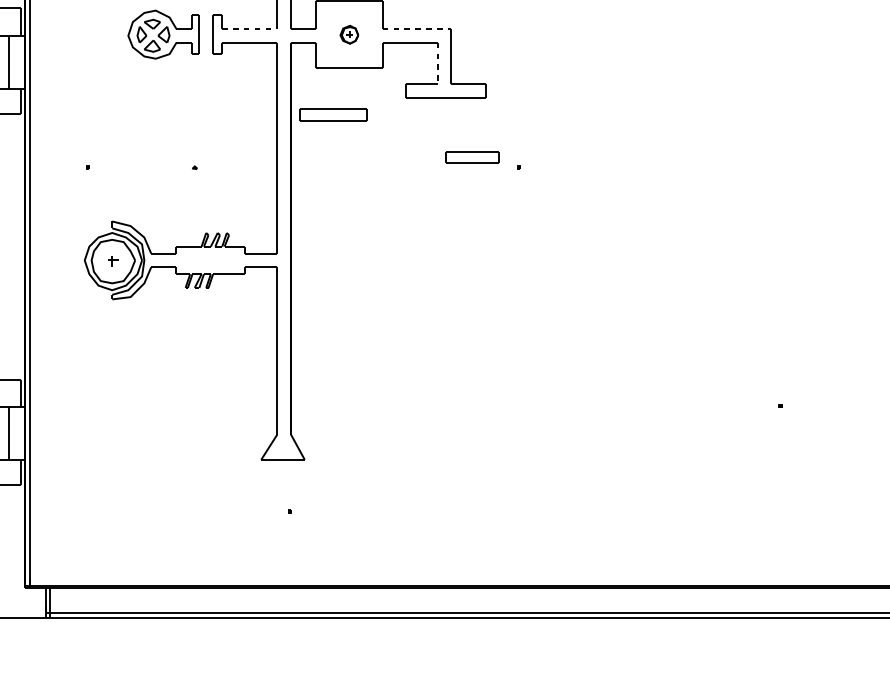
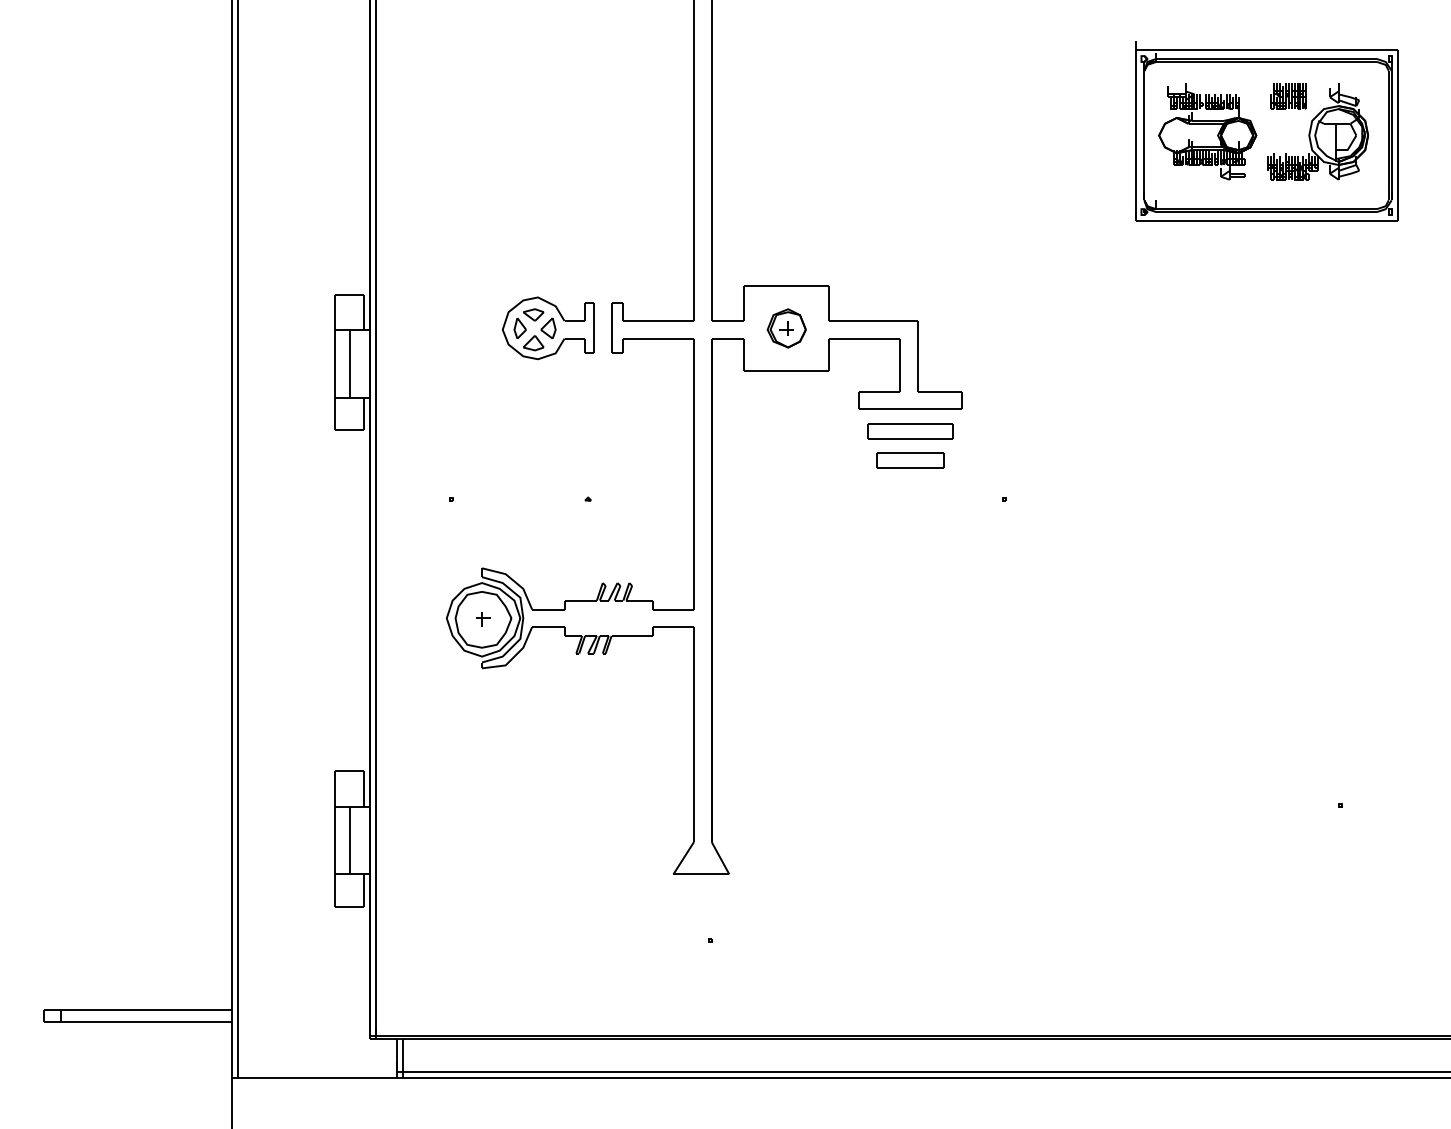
line: (250, 29) -> (659, 321), dashed -> solid
line: (417, 29) -> (874, 321), dashed -> solid
part: (349, 34) -> (786, 328), size x1.67
line: (438, 63) -> (900, 365), dashed -> solid
part: (333, 114) -> (910, 431), moved
part: (472, 157) -> (910, 460), moved

